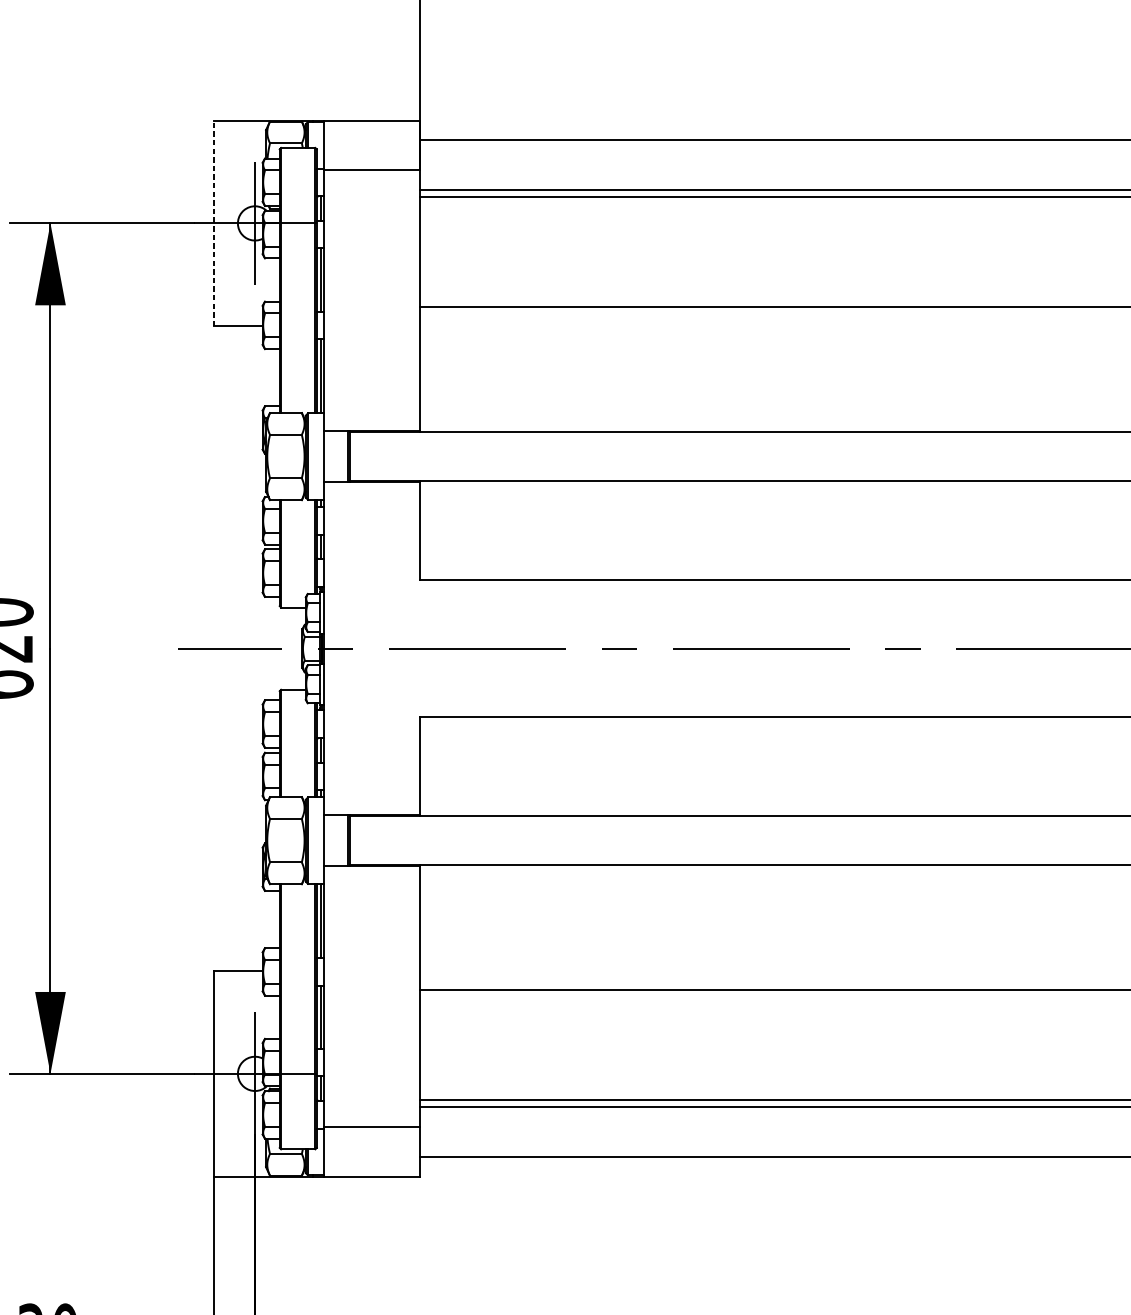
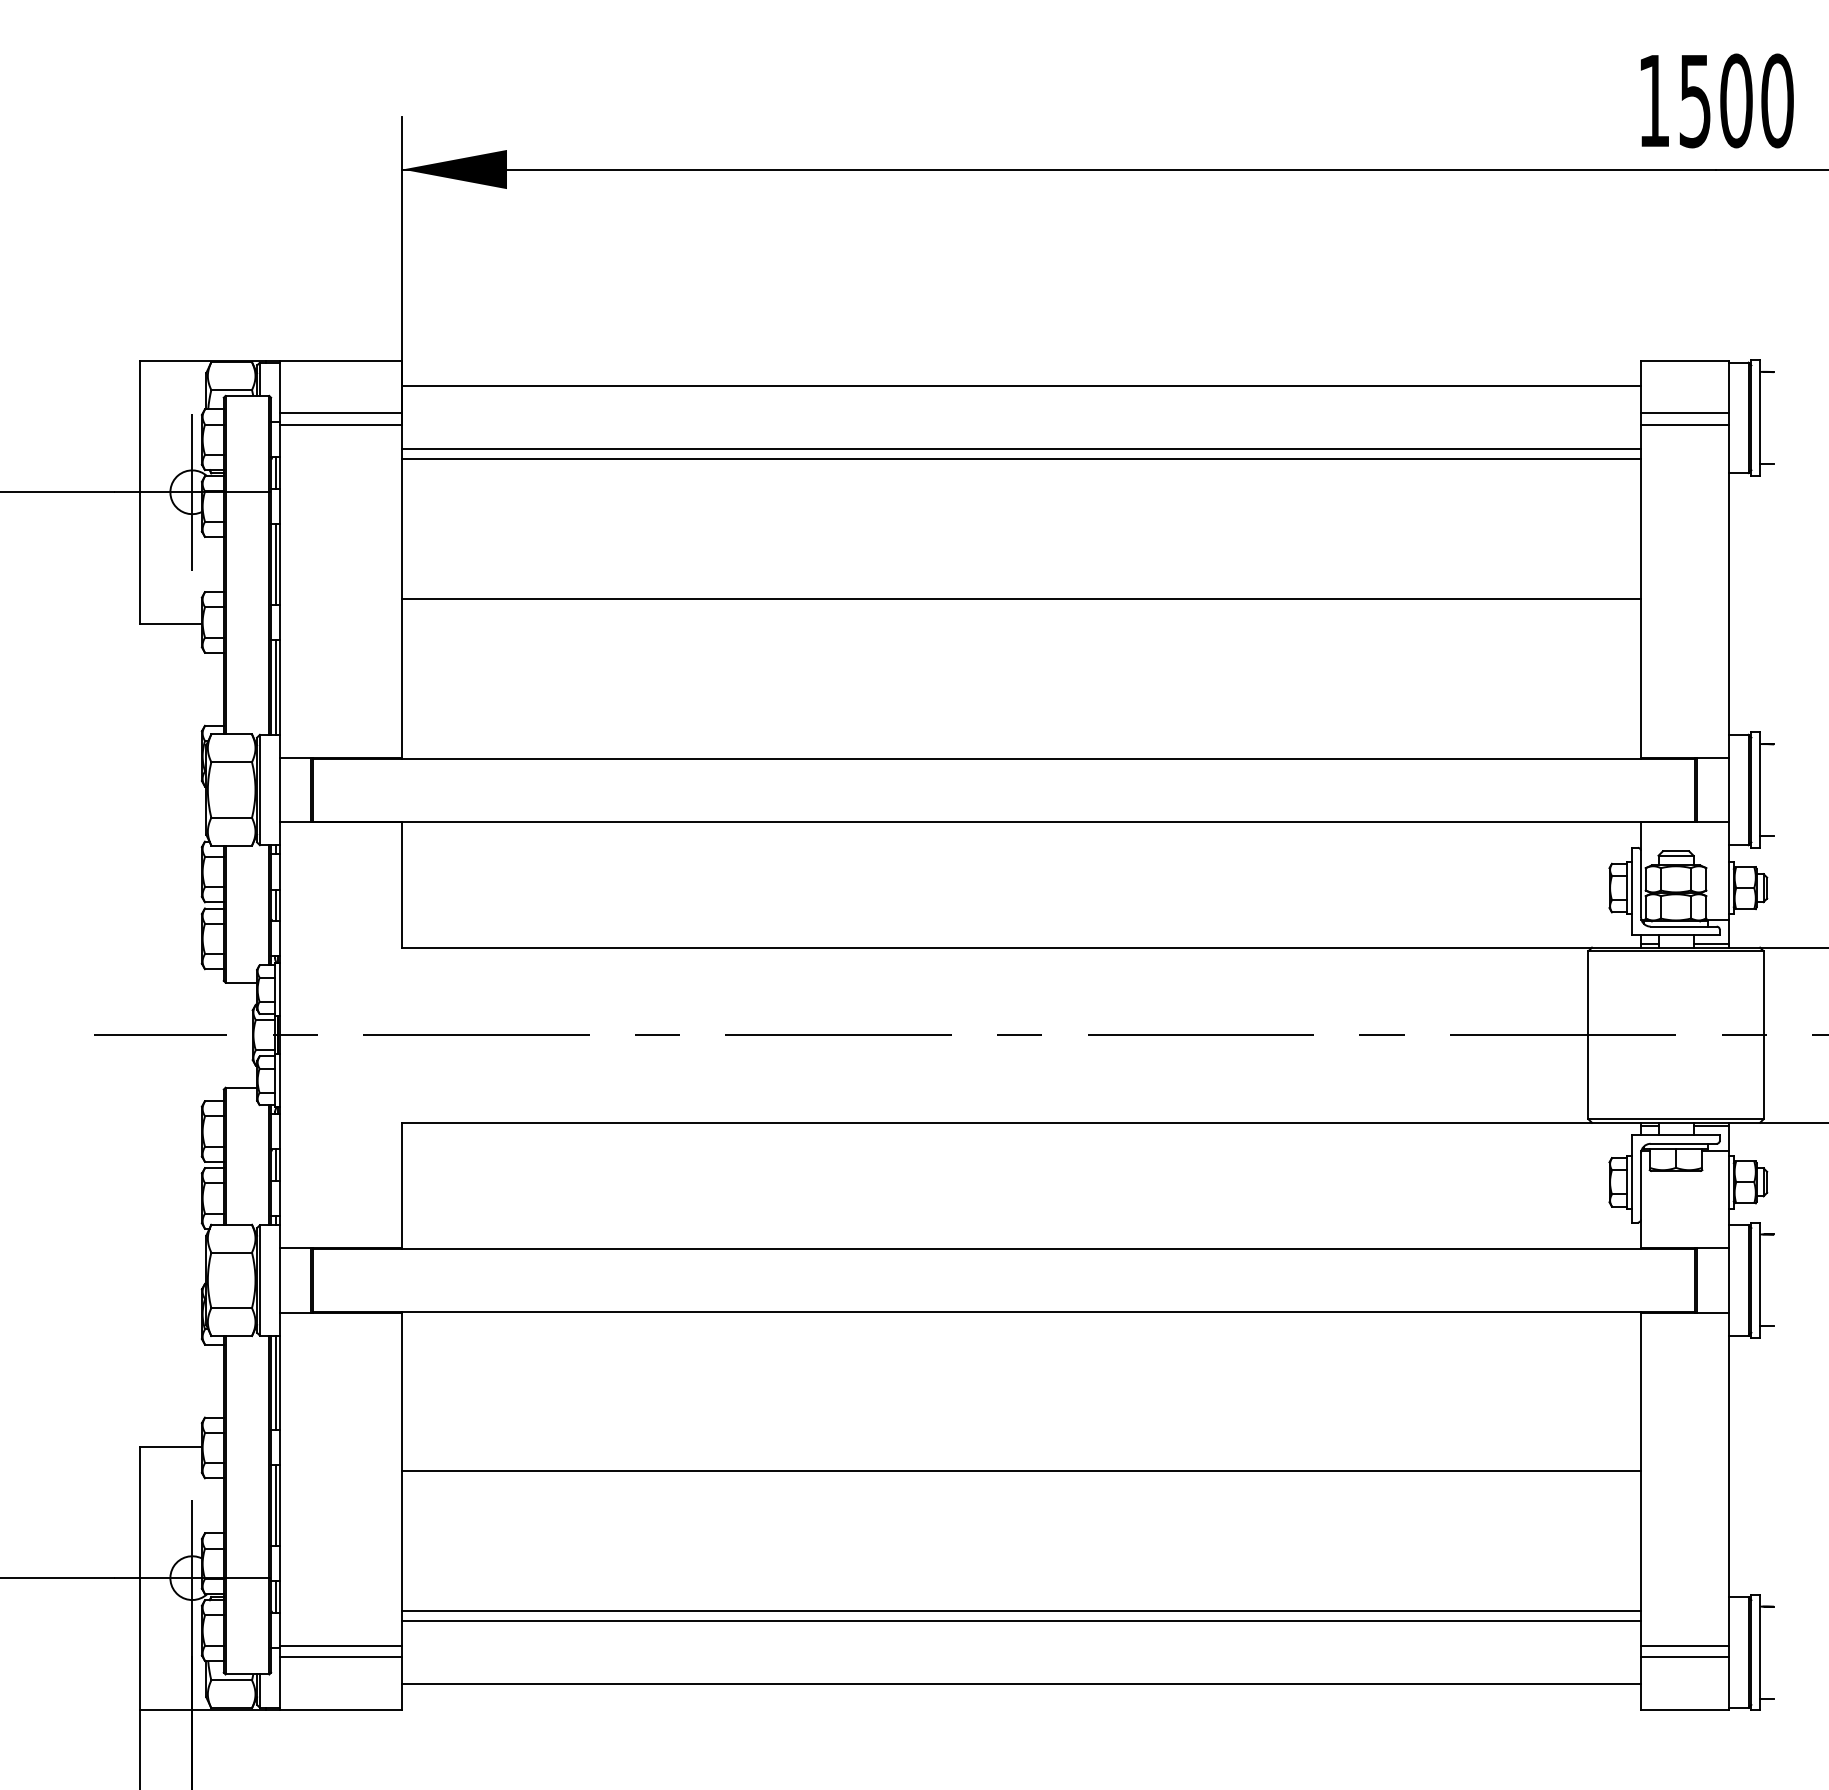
line: (371, 161) -> (340, 413), added
line: (213, 222) -> (139, 491), dashed -> solid
line: (371, 1136) -> (340, 1657), added

